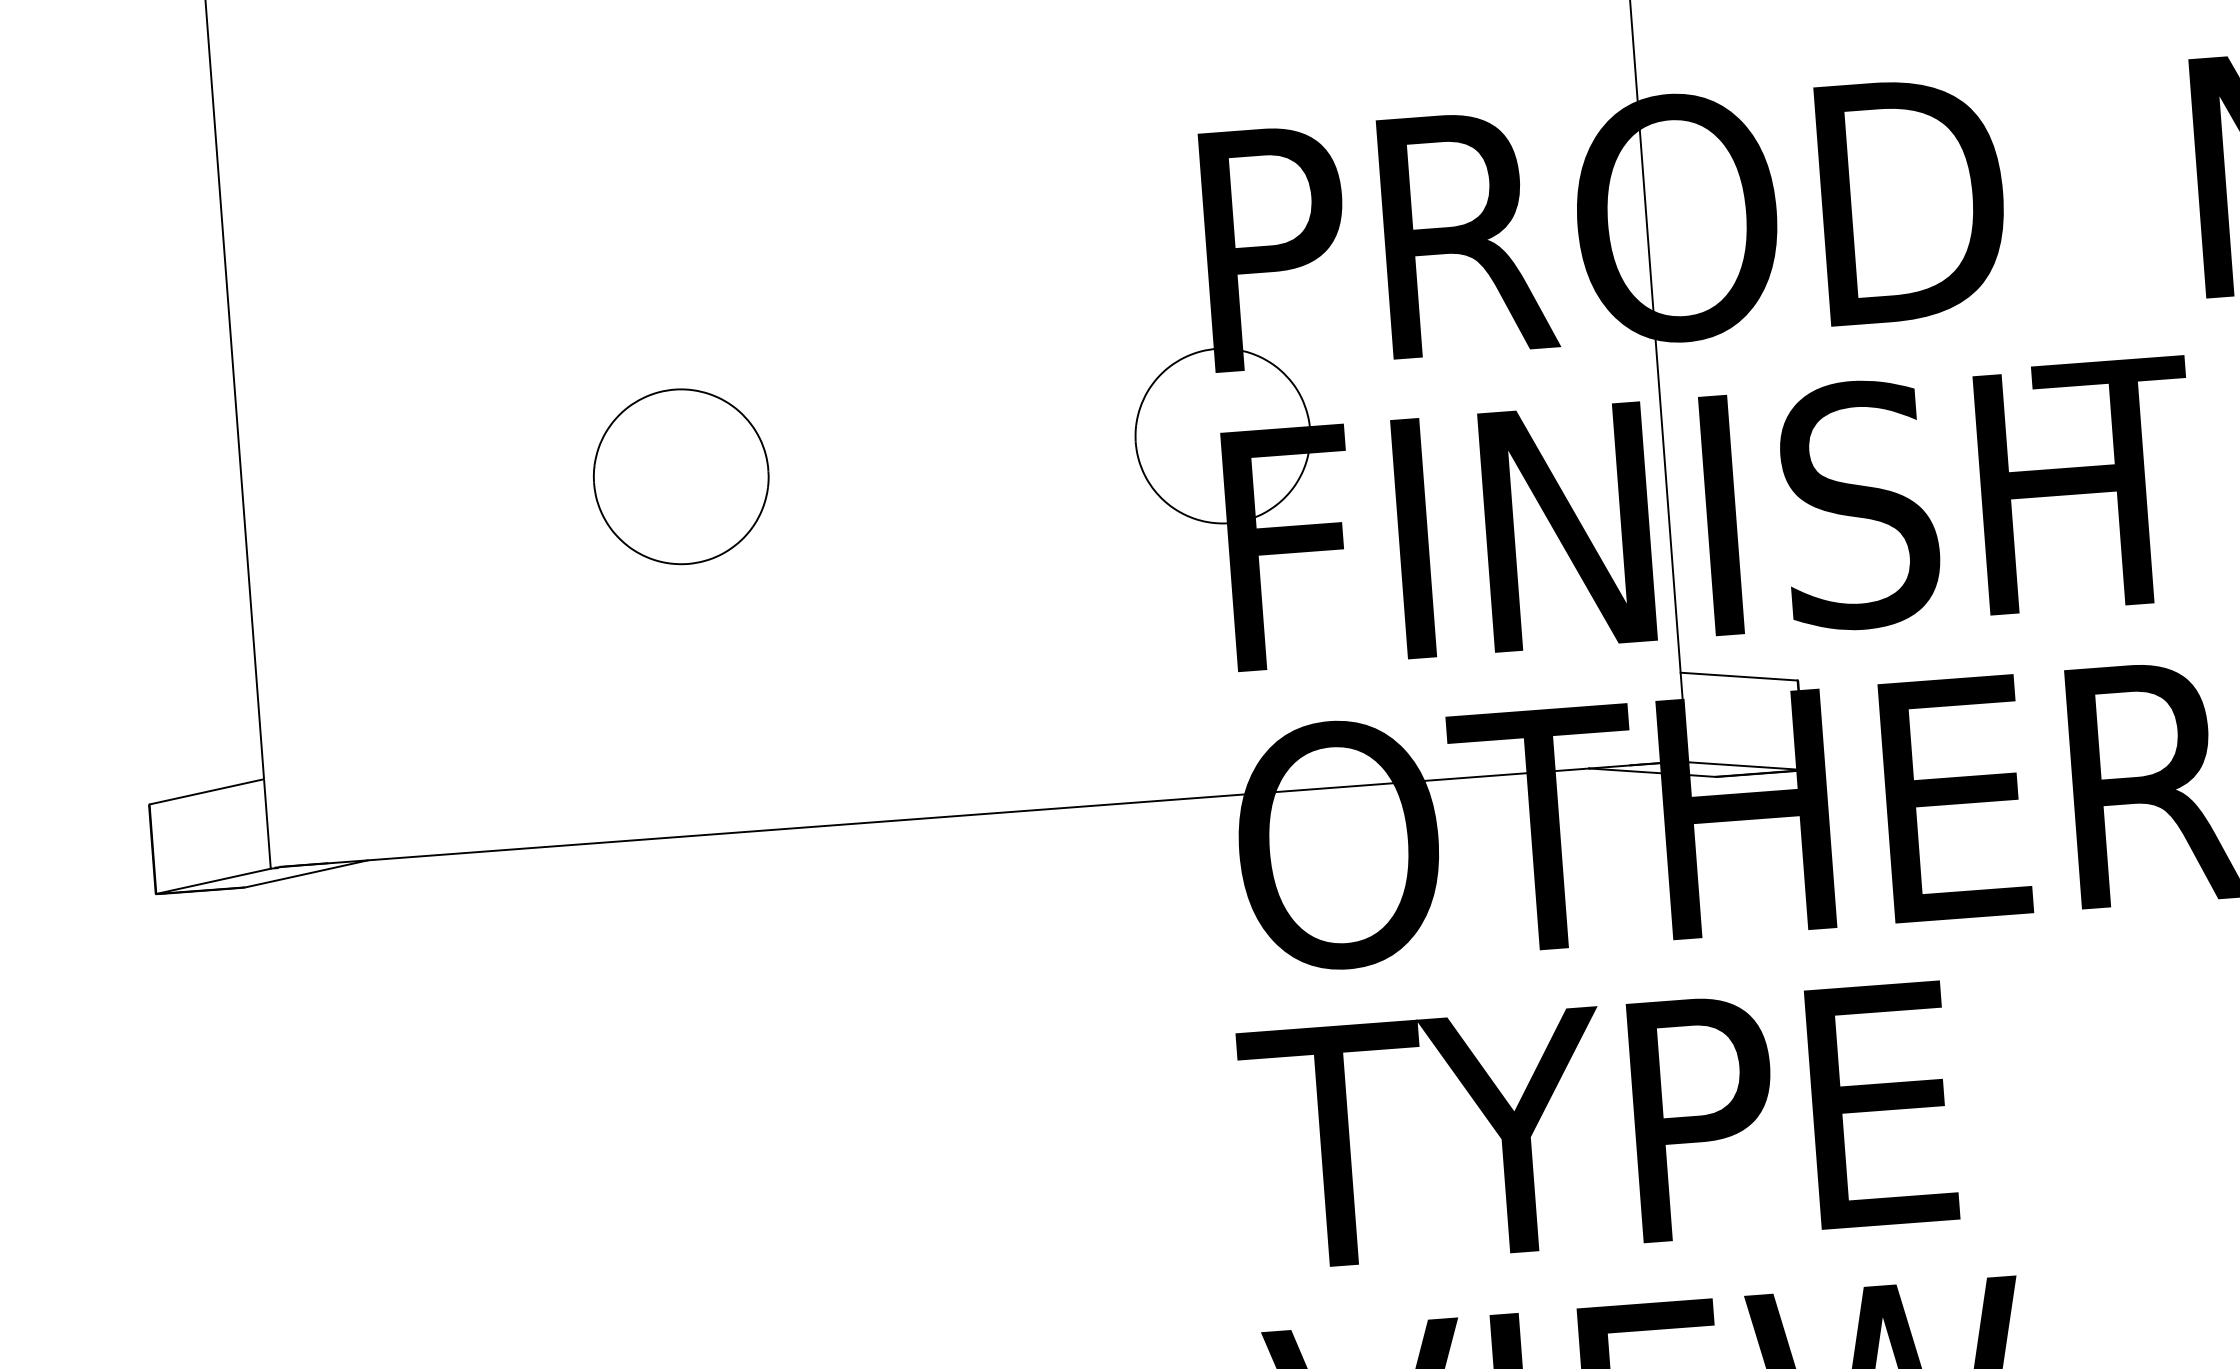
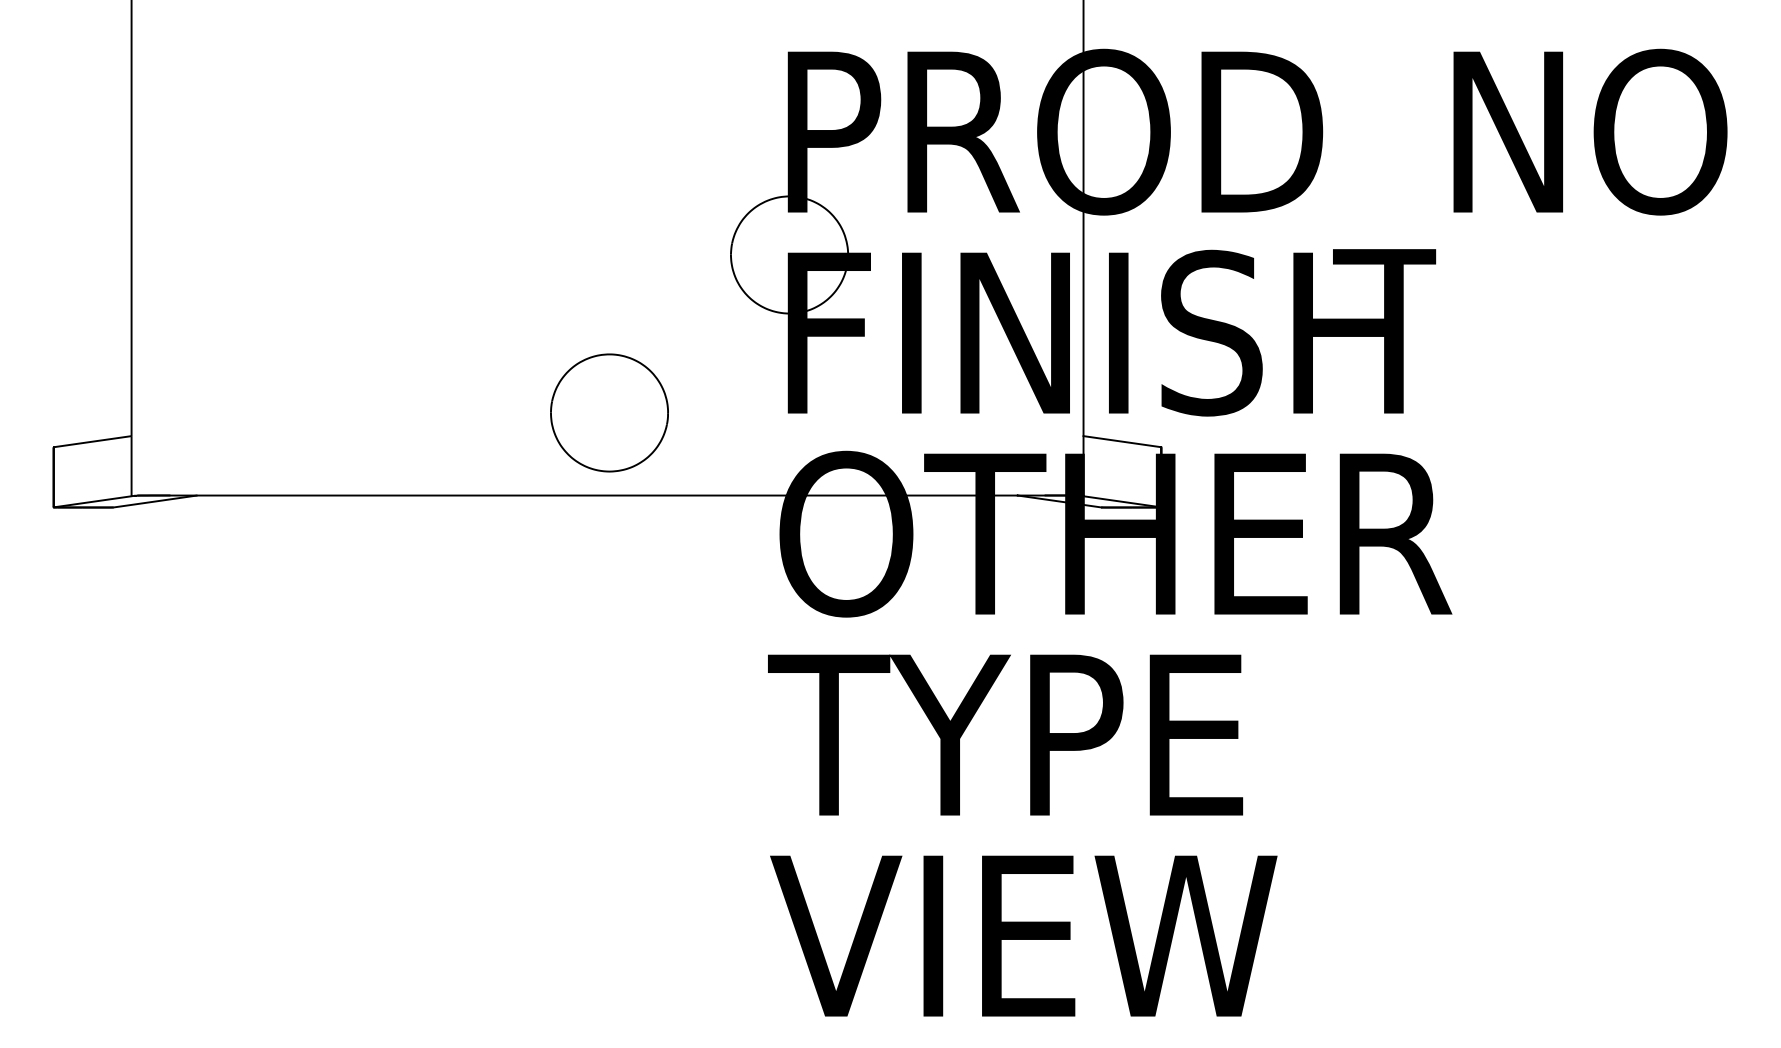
part: (681, 476) -> (609, 412), moved

